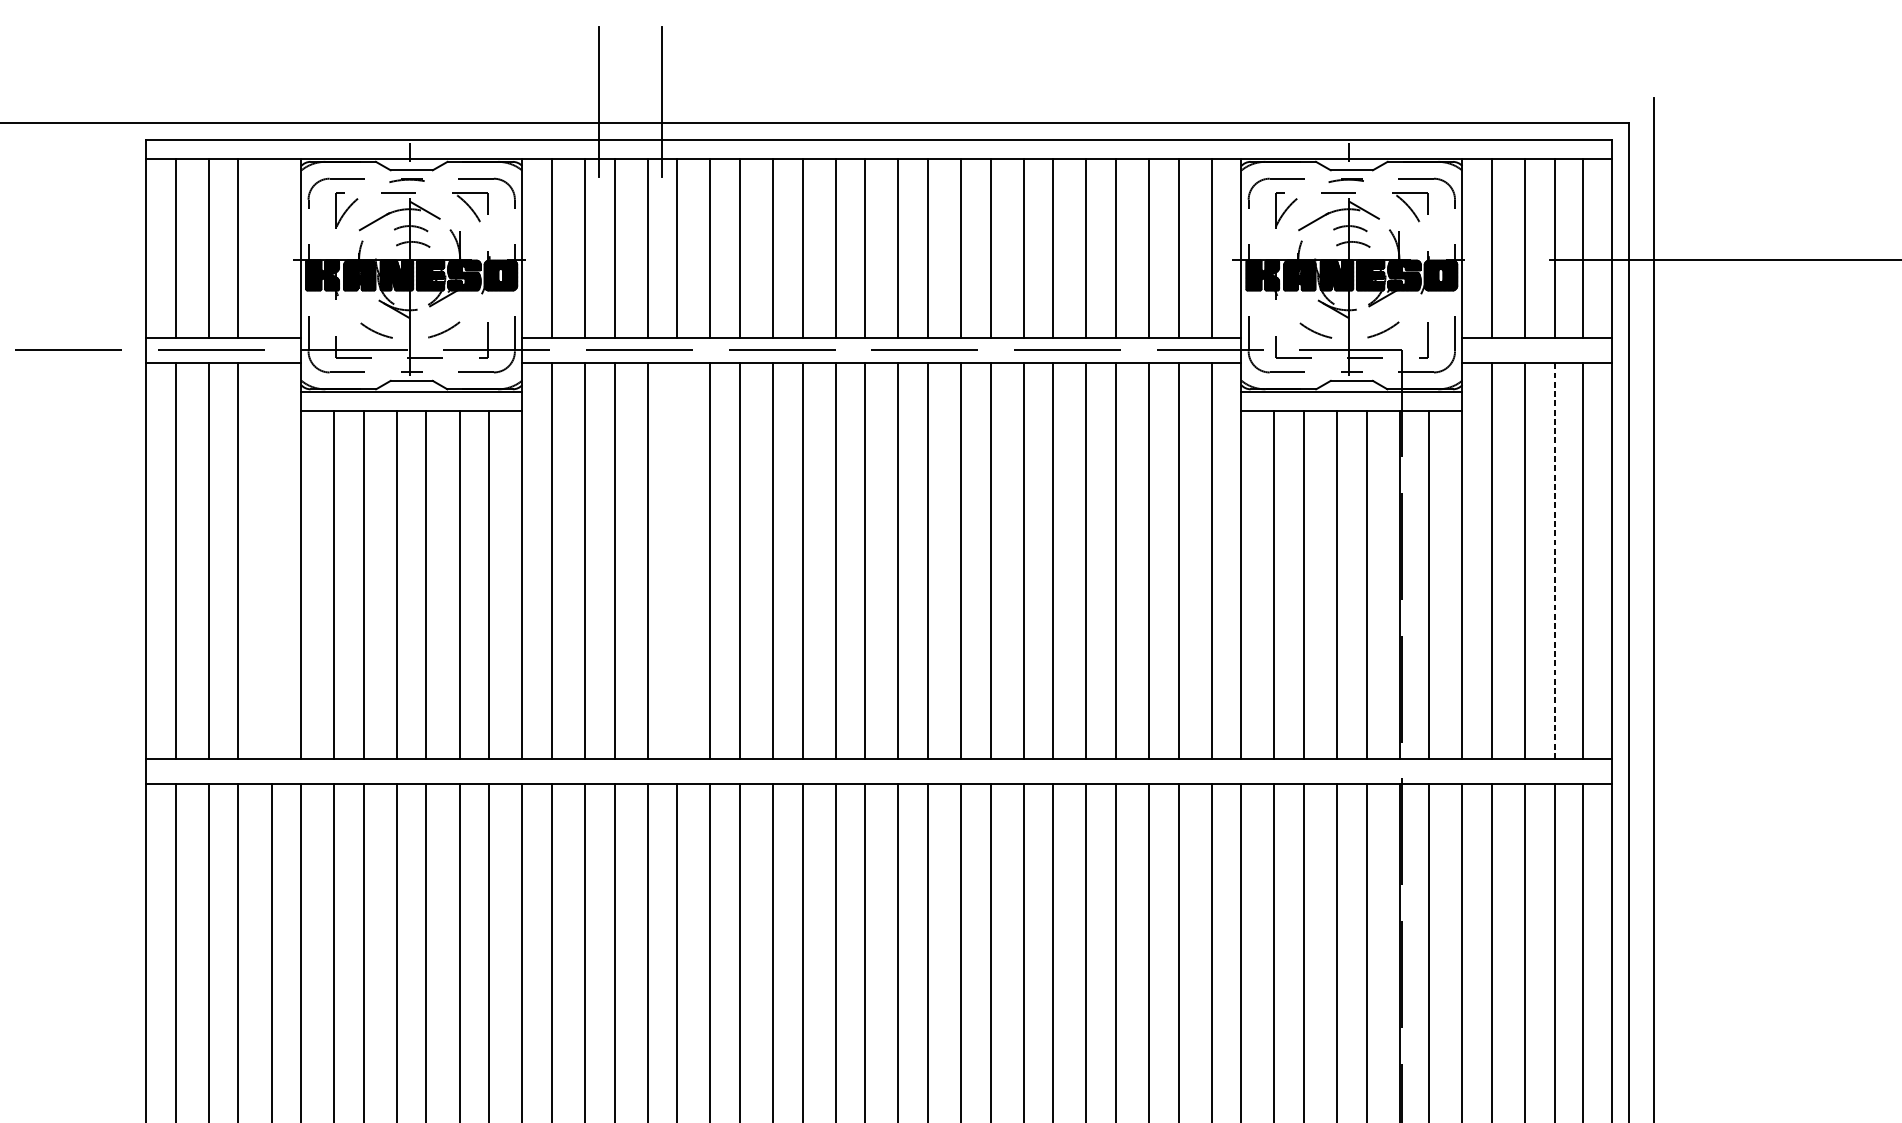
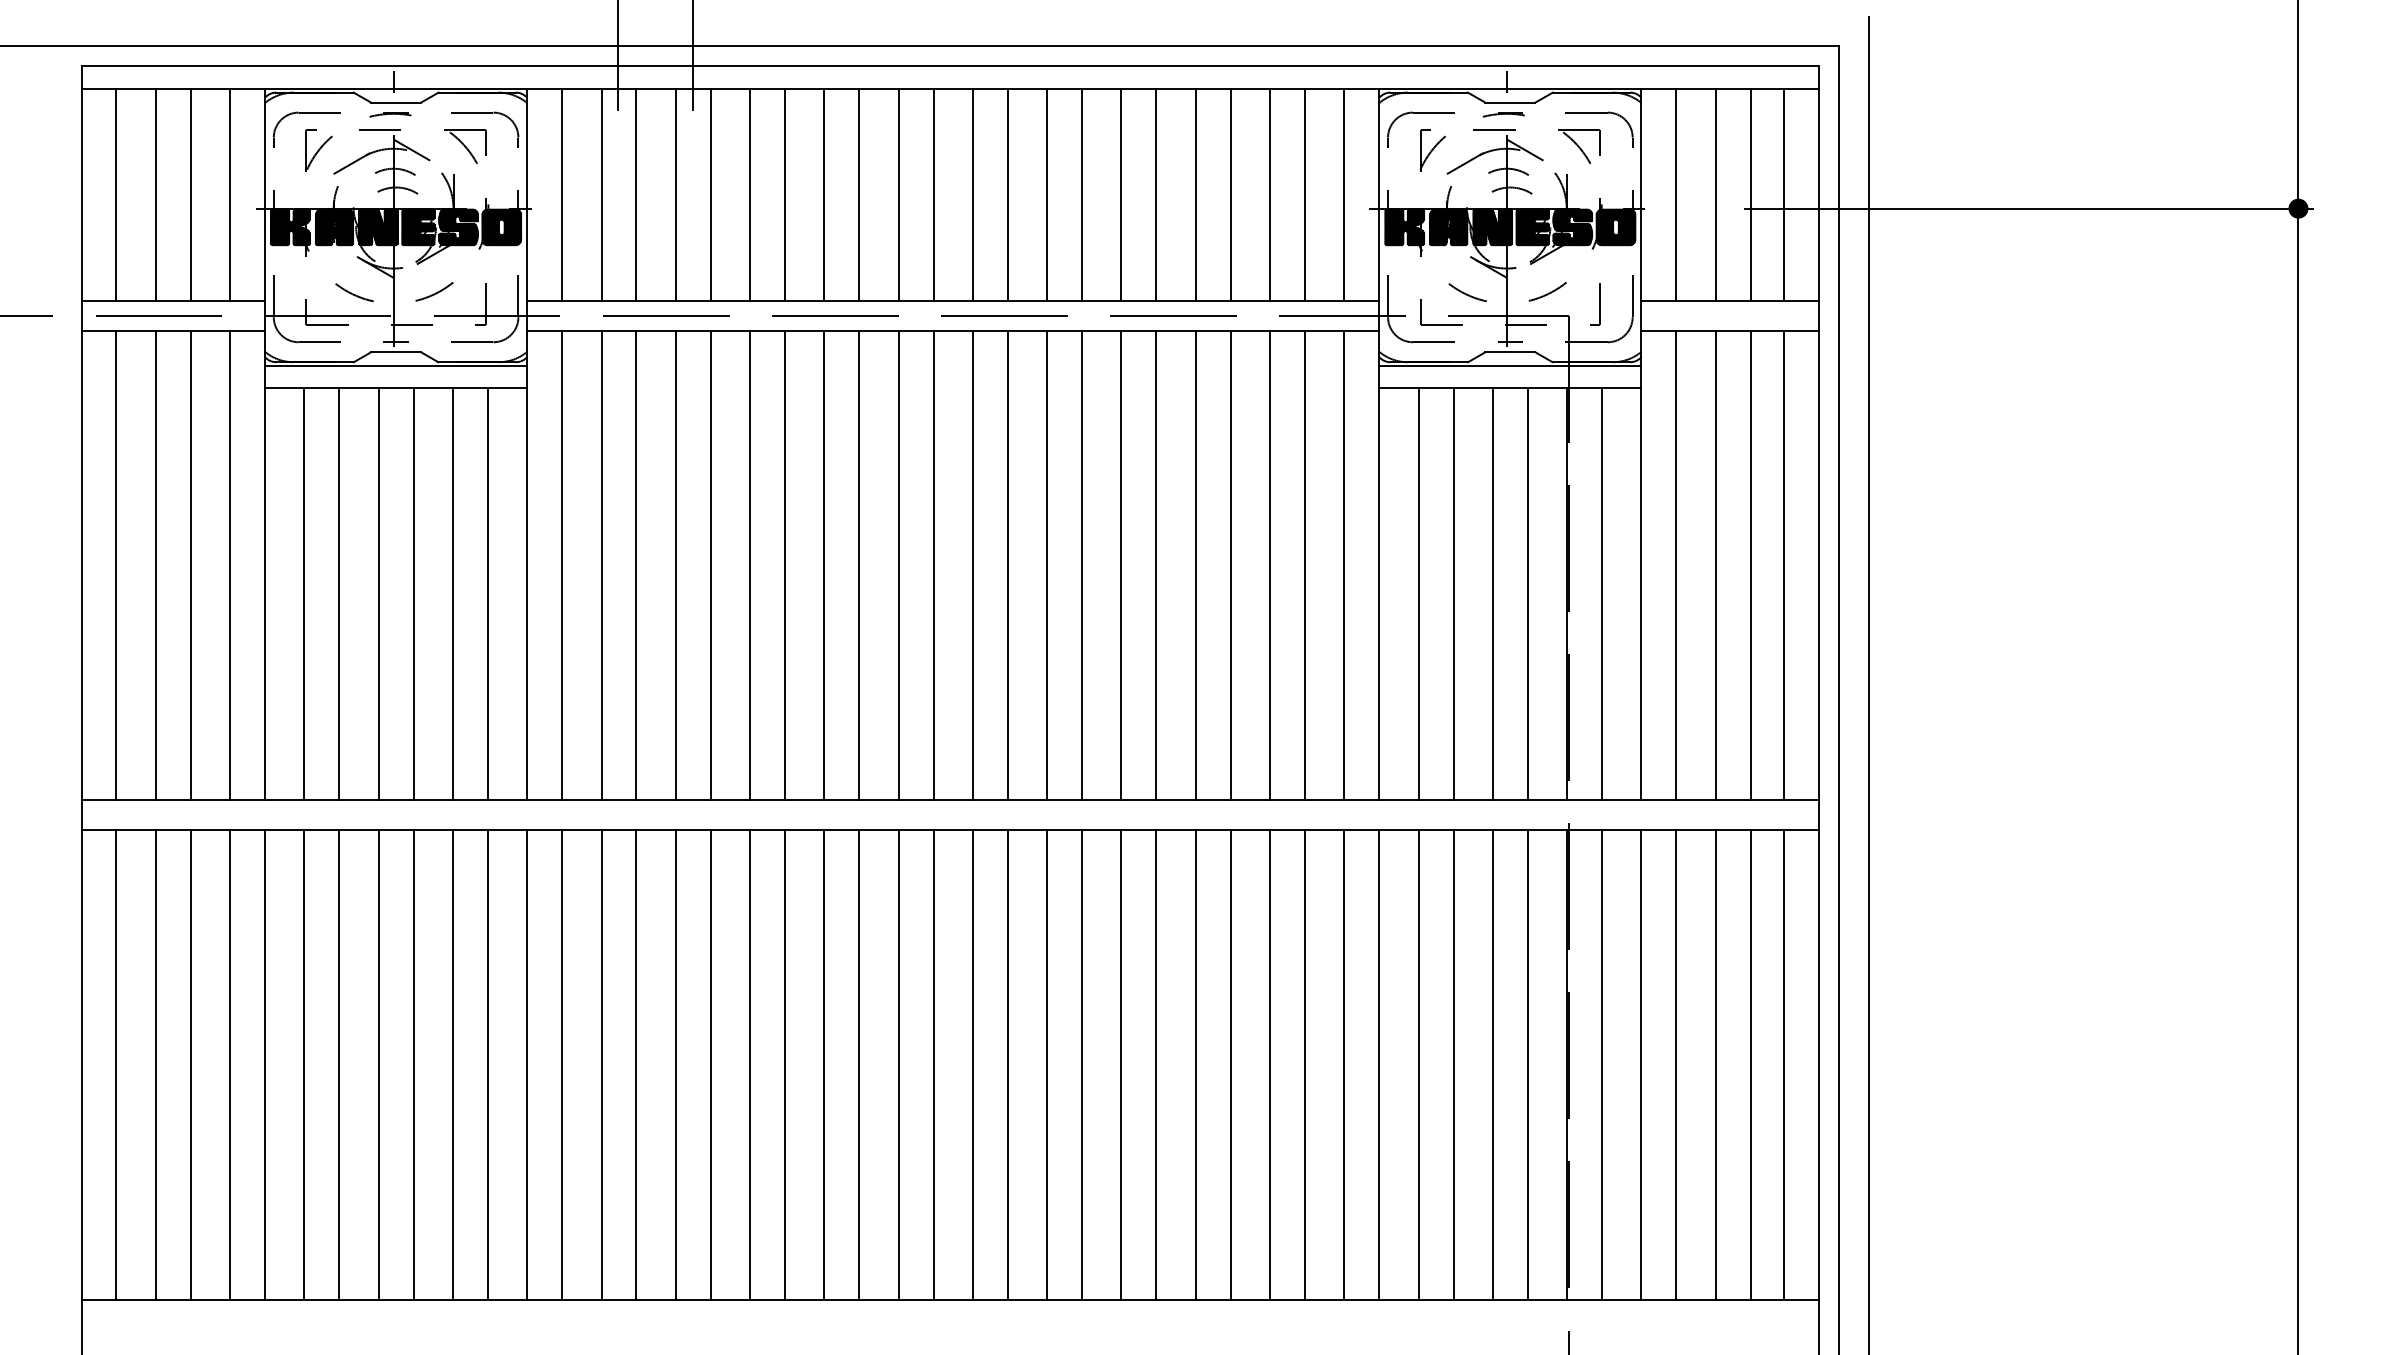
line: (272, 247) -> (230, 194), added
line: (272, 560) -> (230, 565), added
line: (676, 560) -> (710, 565), added
line: (1554, 560) -> (1750, 565), dashed -> solid

